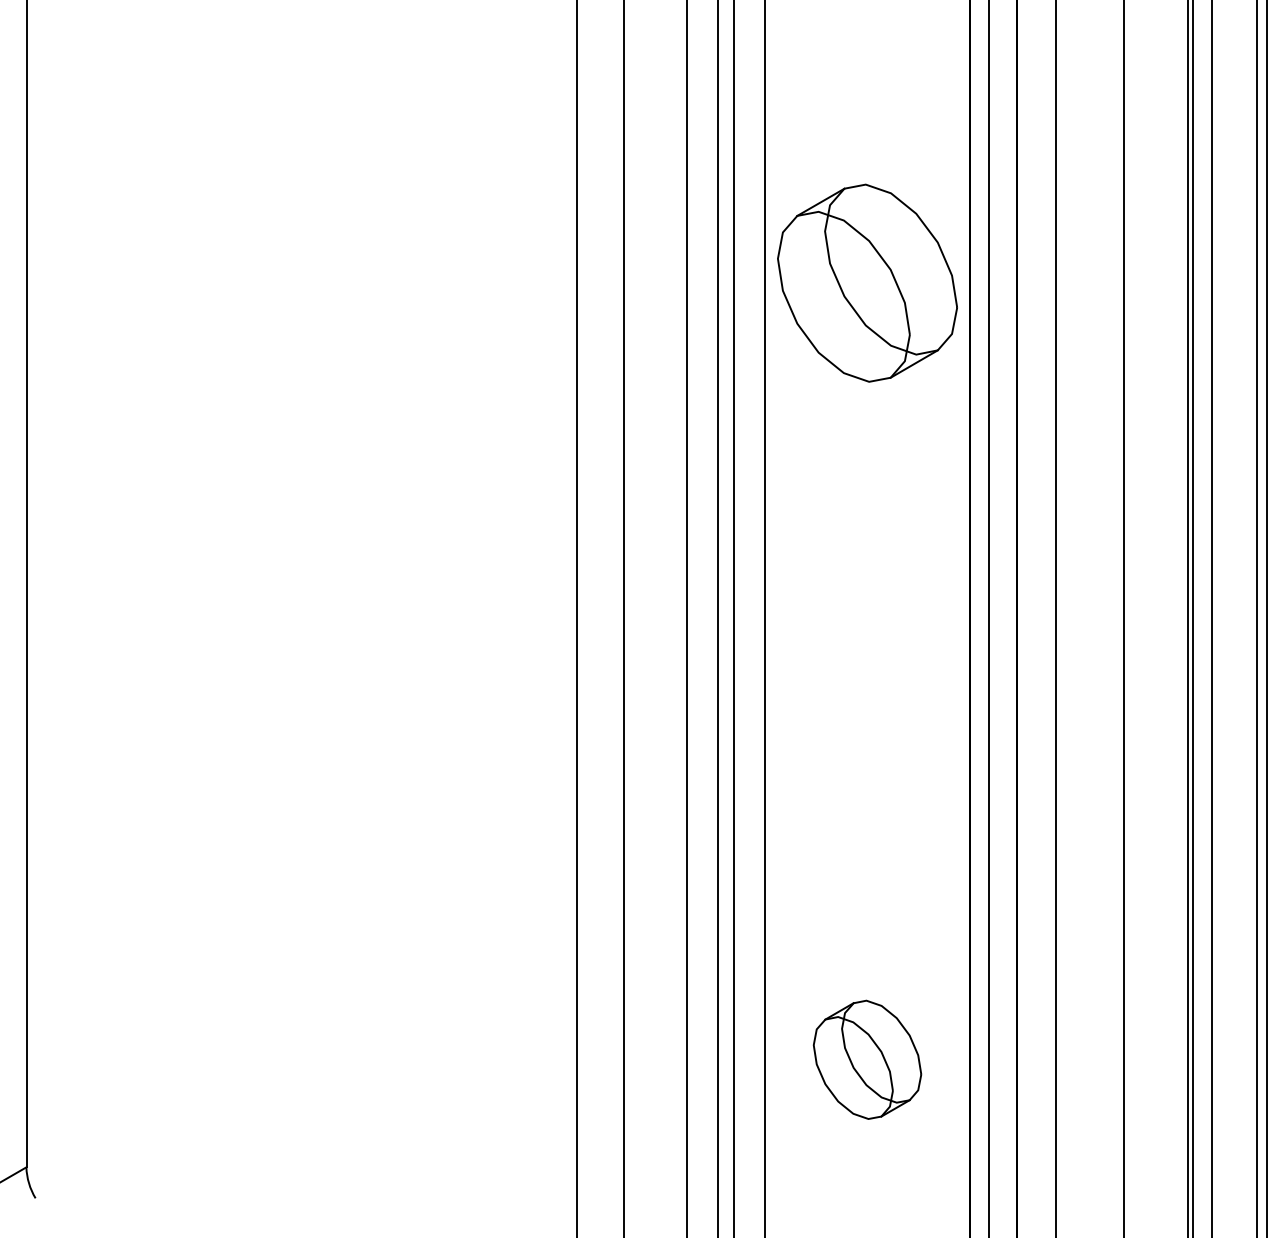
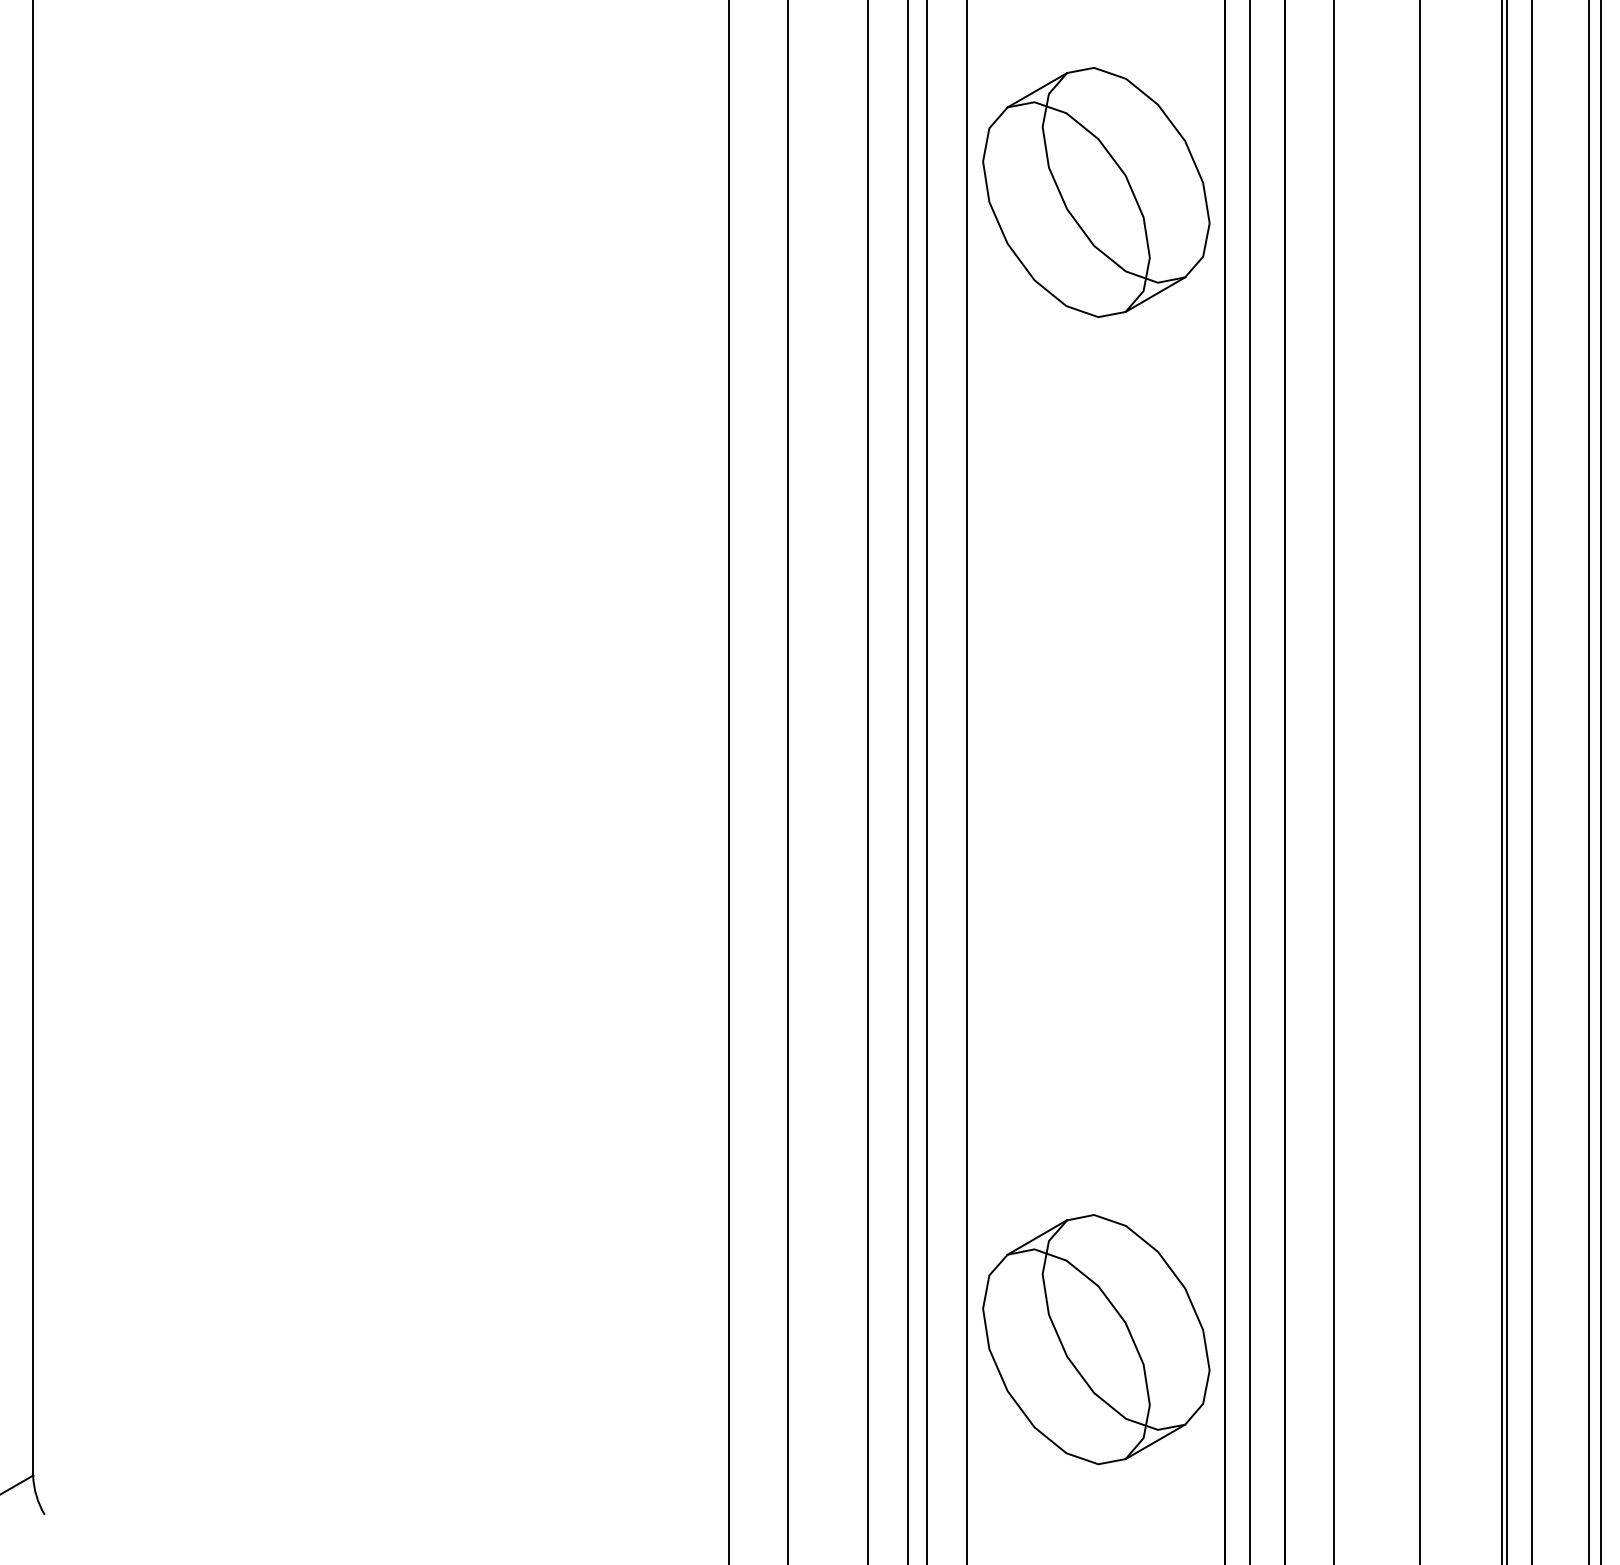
part: (867, 282) -> (1096, 191), moved
part: (867, 1059) -> (1096, 1339), size x1.67

